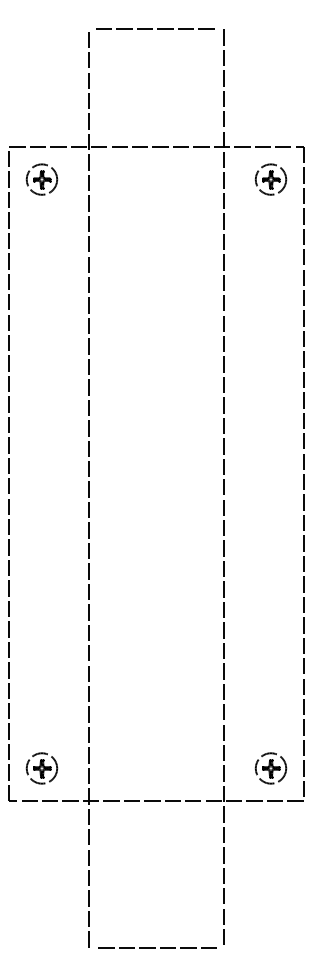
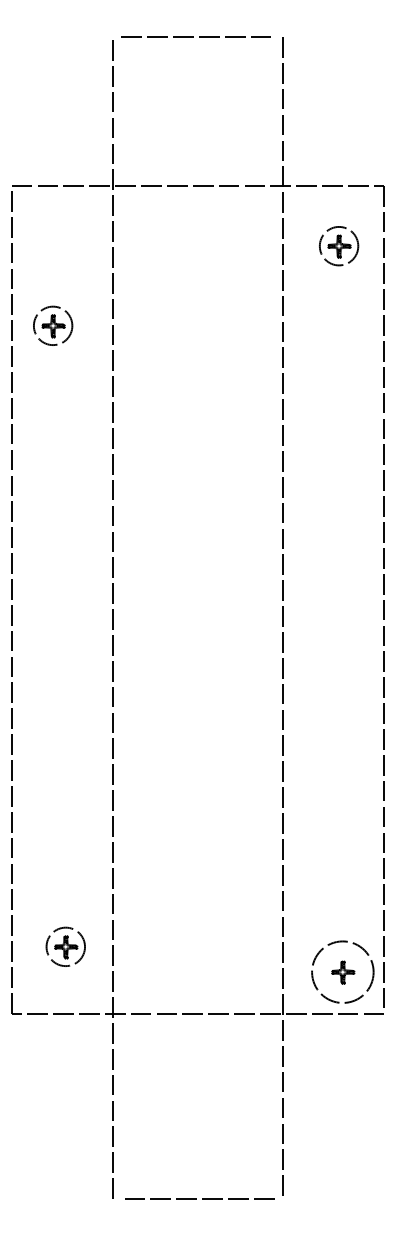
part: (41, 179) -> (52, 325), moved
part: (270, 179) -> (338, 246), moved
part: (41, 768) -> (65, 946), moved
circle: (270, 768) -> (342, 972), size x1.6

